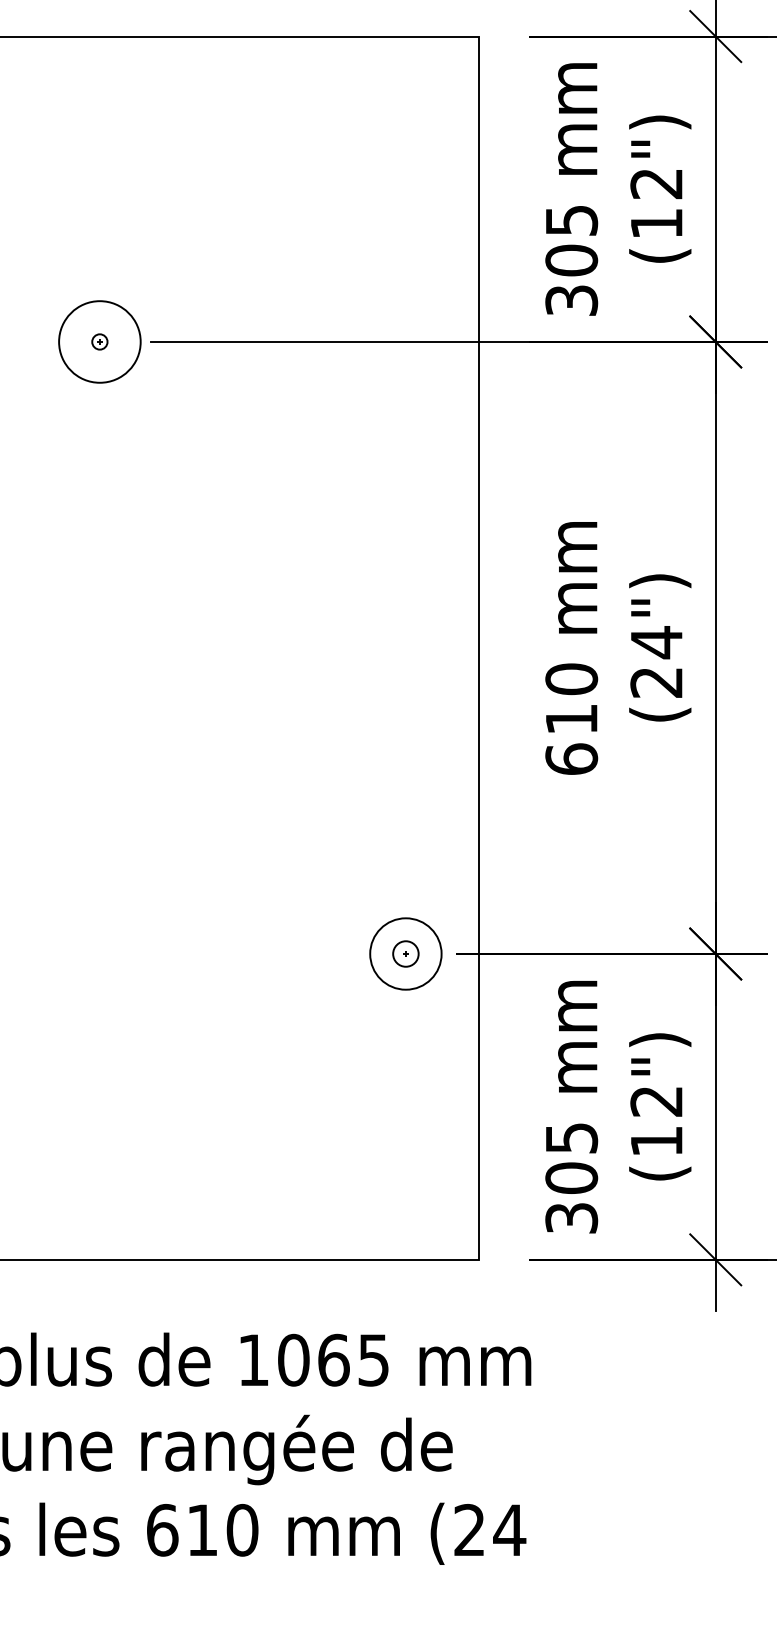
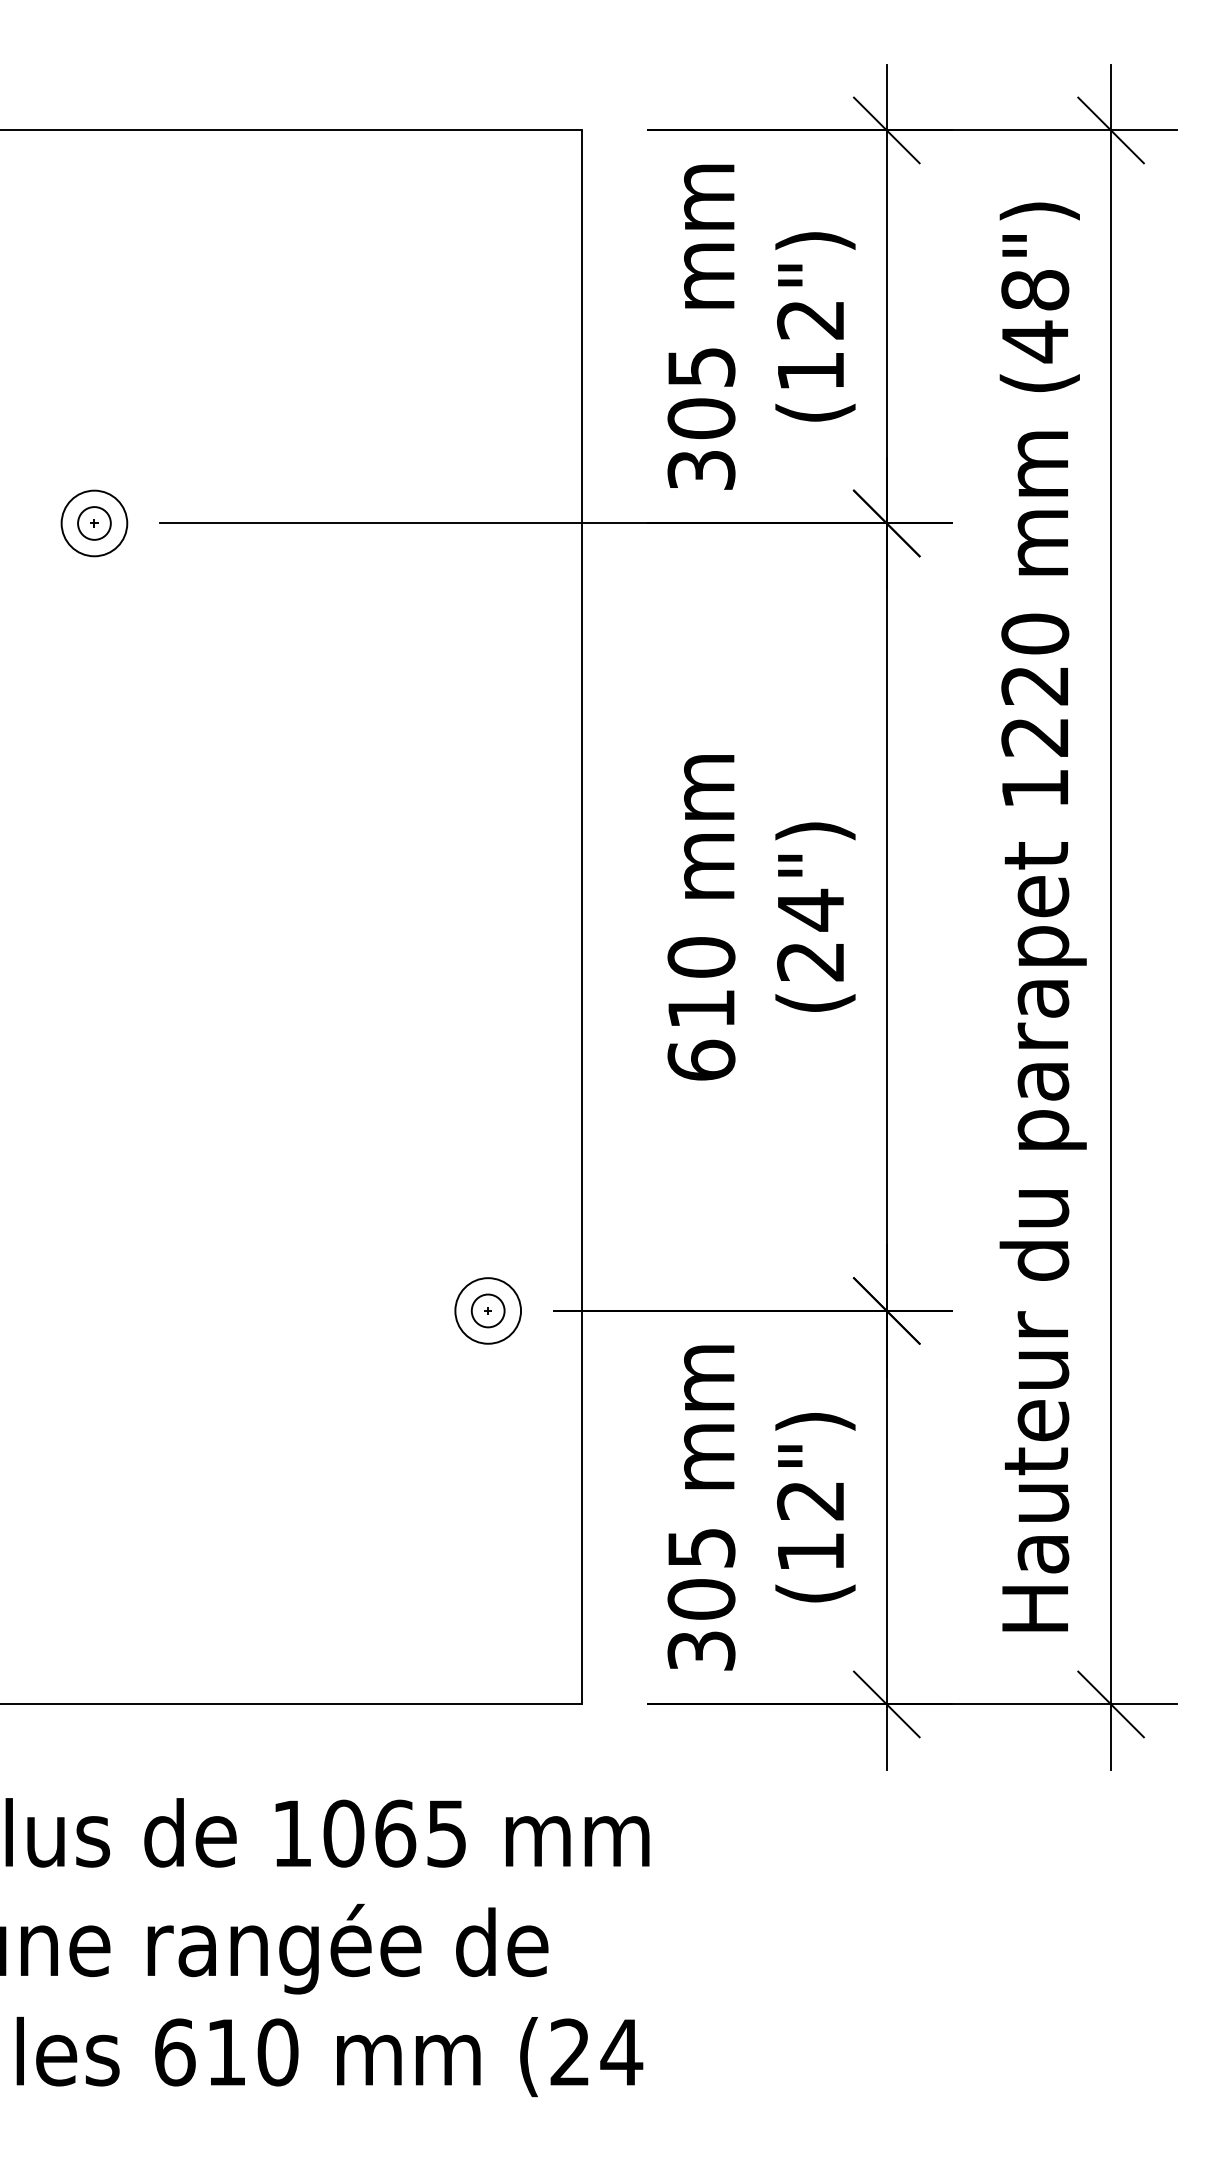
circle: (99, 342) -> (94, 523), size x0.62
circle: (99, 342) -> (94, 523), size x1.67
circle: (406, 953) -> (488, 1310), size x0.71

